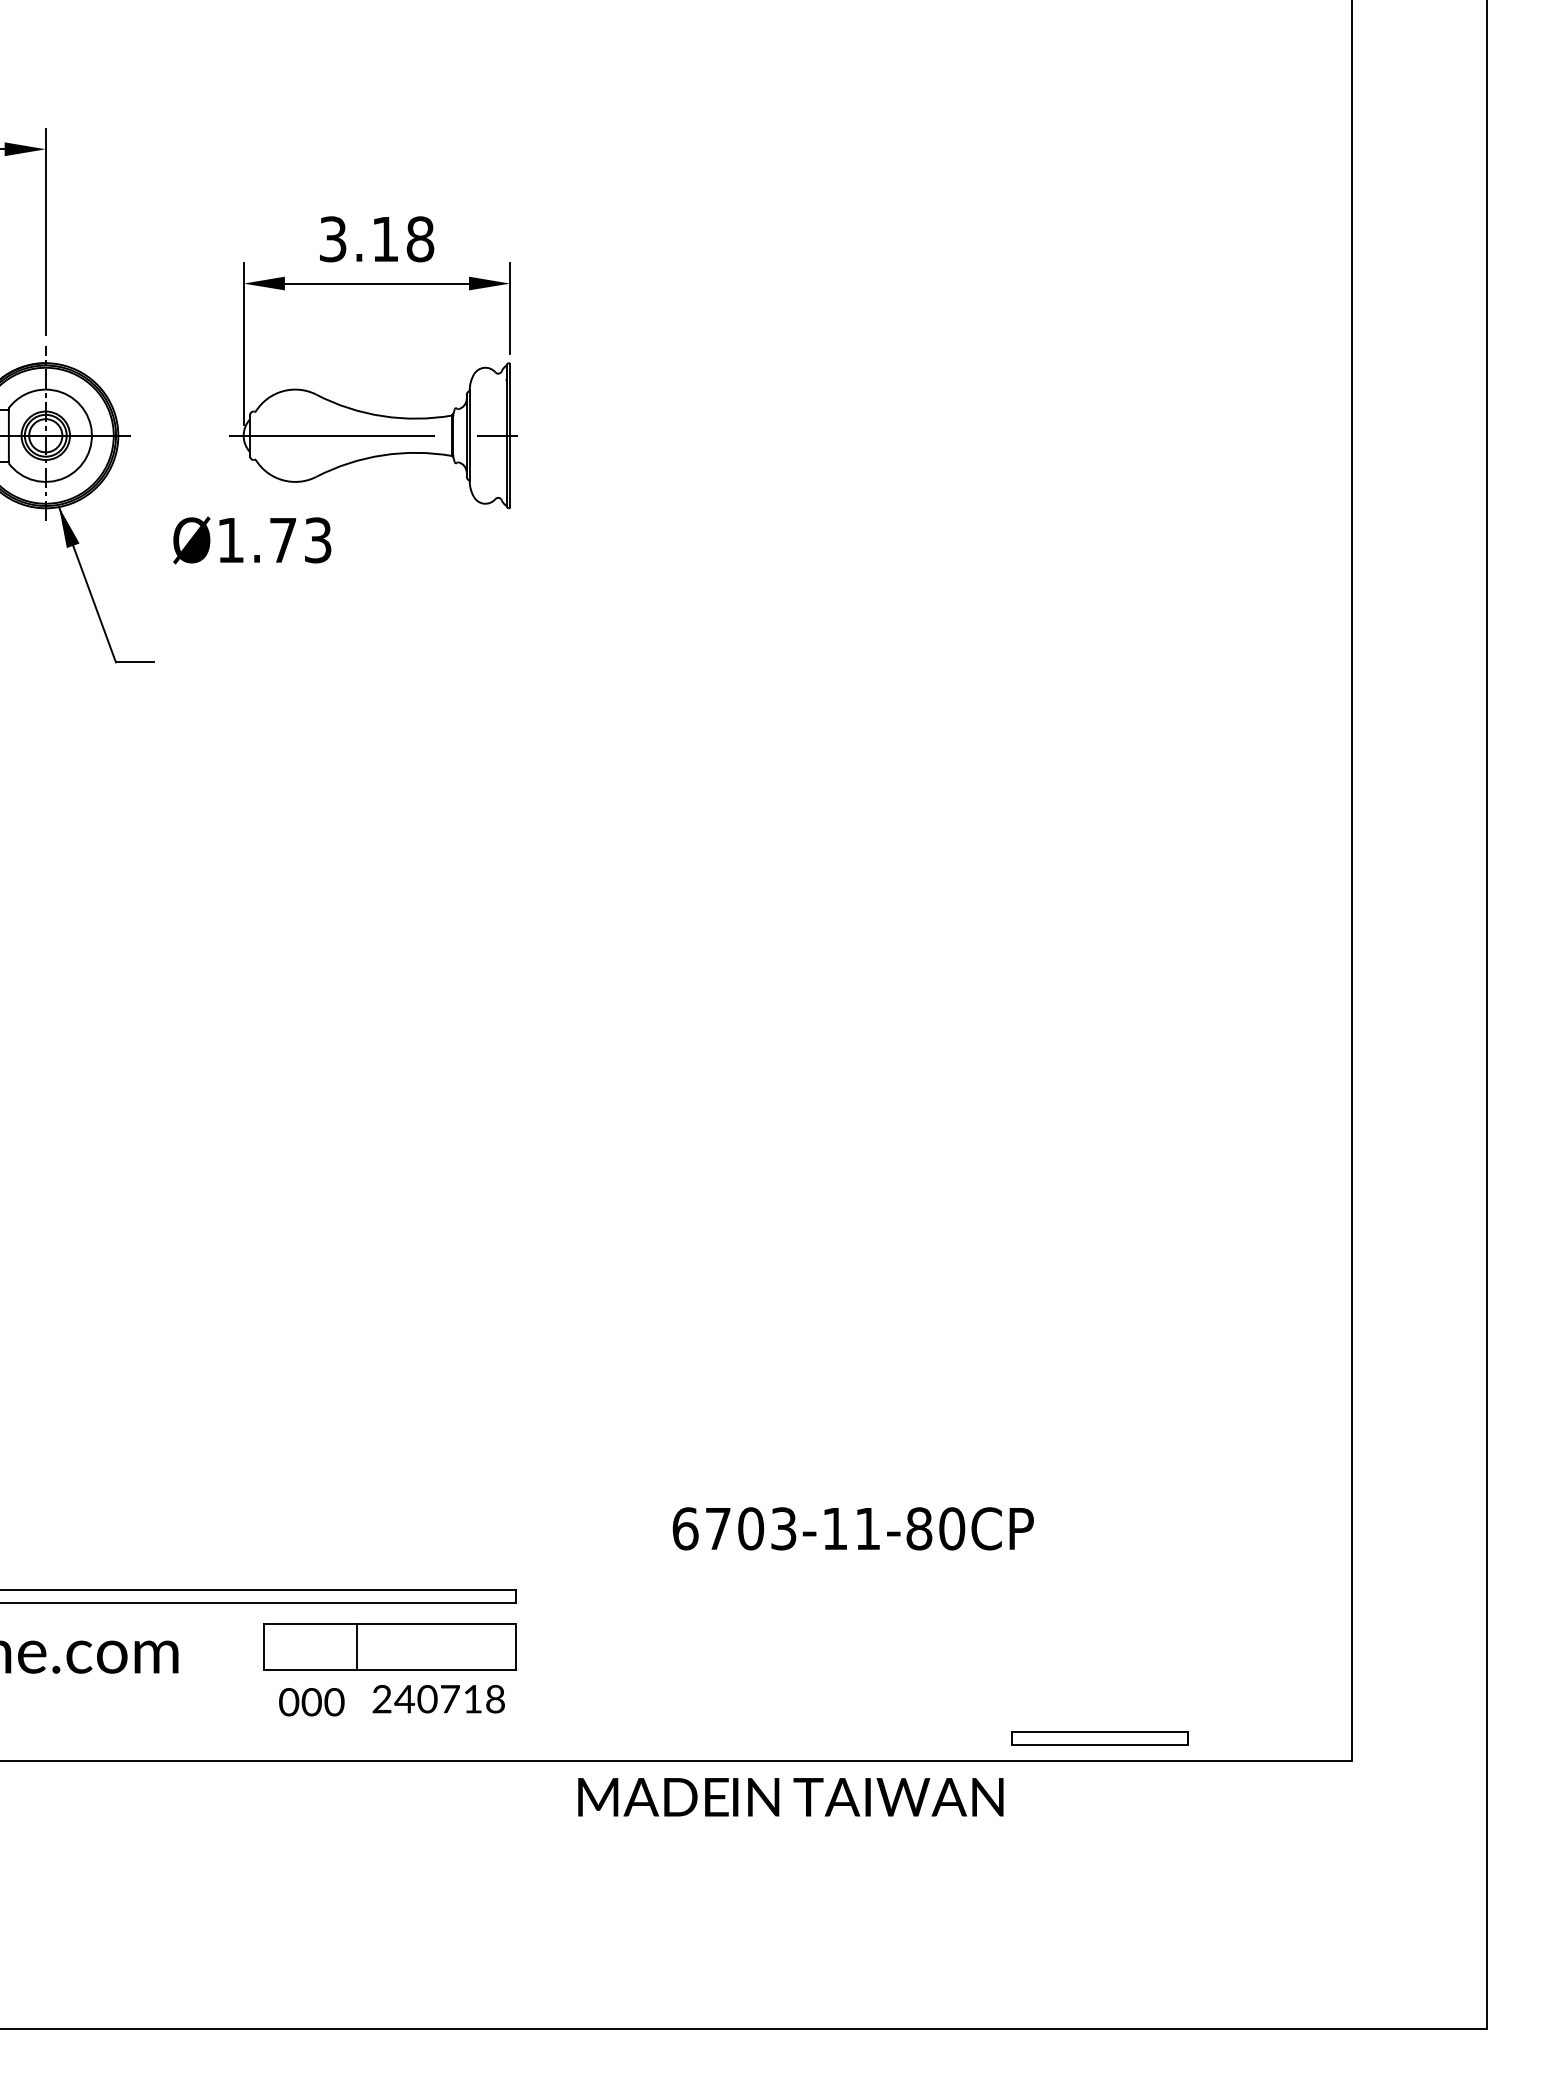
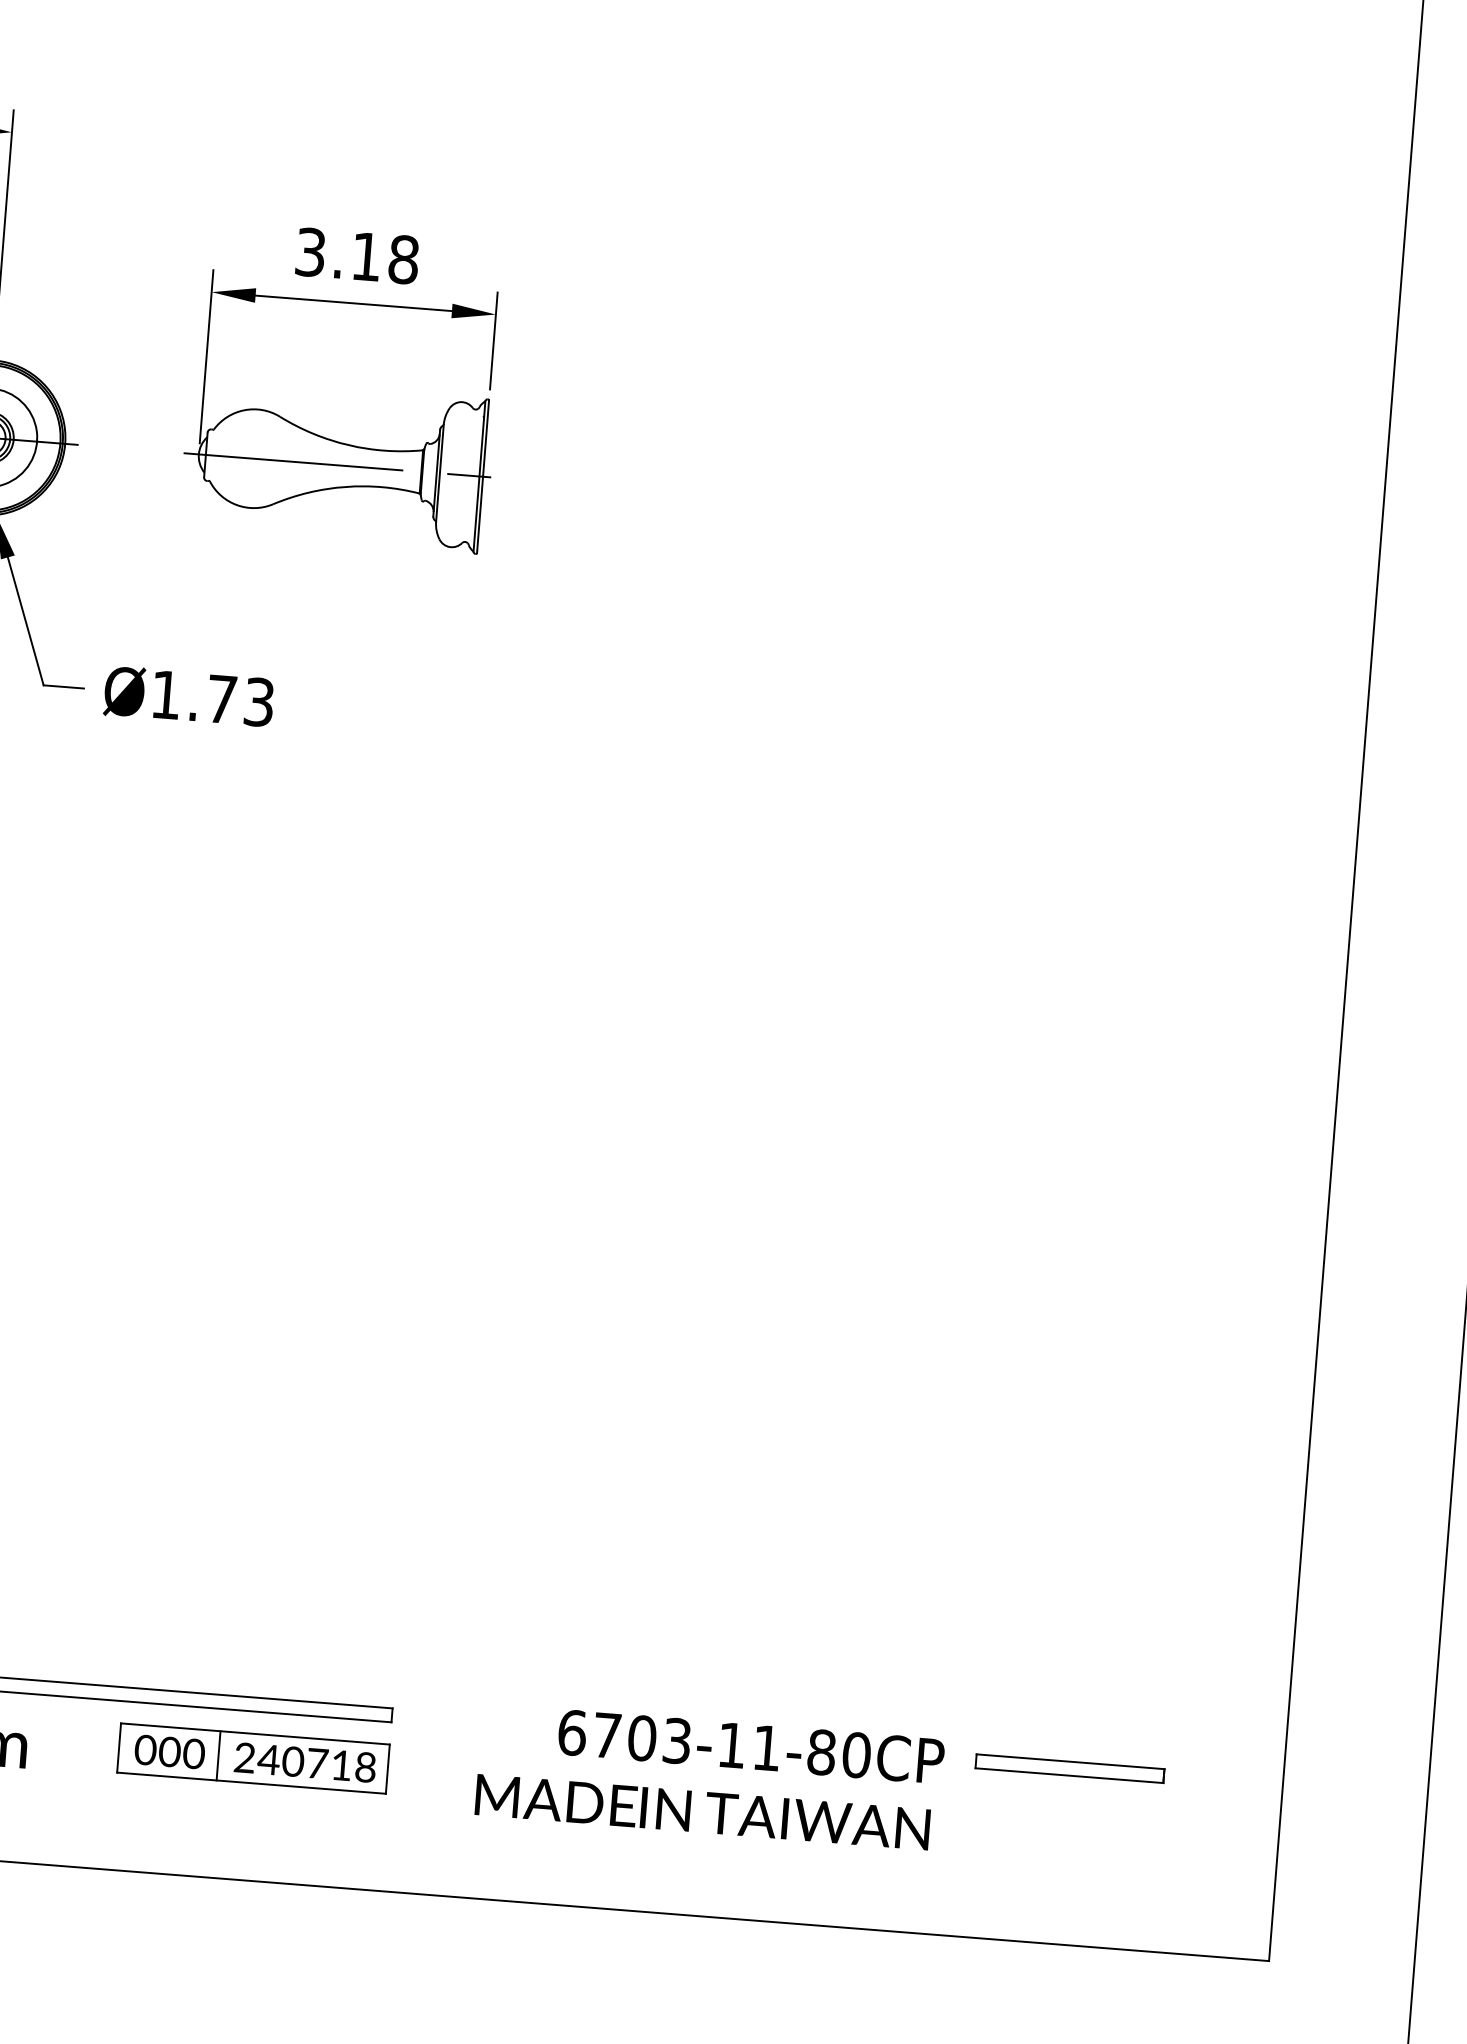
text: (252, 540) -> (189, 696), moved
text: (852, 1528) -> (750, 1746), moved
text: (438, 1699) -> (304, 1762), moved
text: (311, 1702) -> (169, 1752), moved
part: (1099, 1738) -> (1069, 1768), moved
text: (790, 1797) -> (702, 1812), moved

